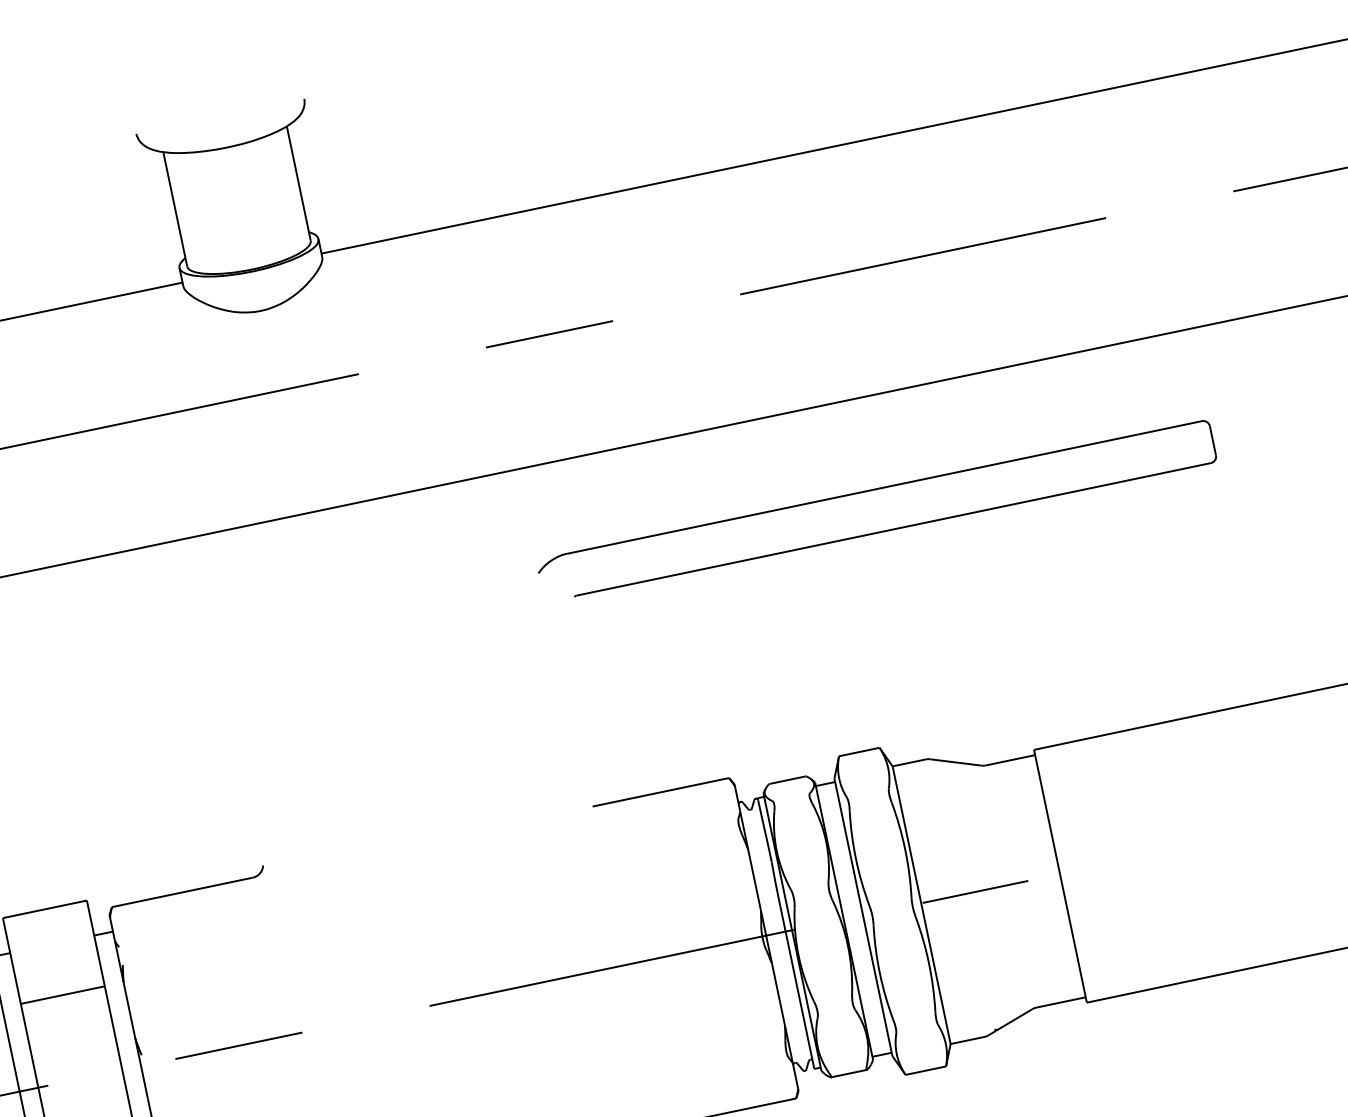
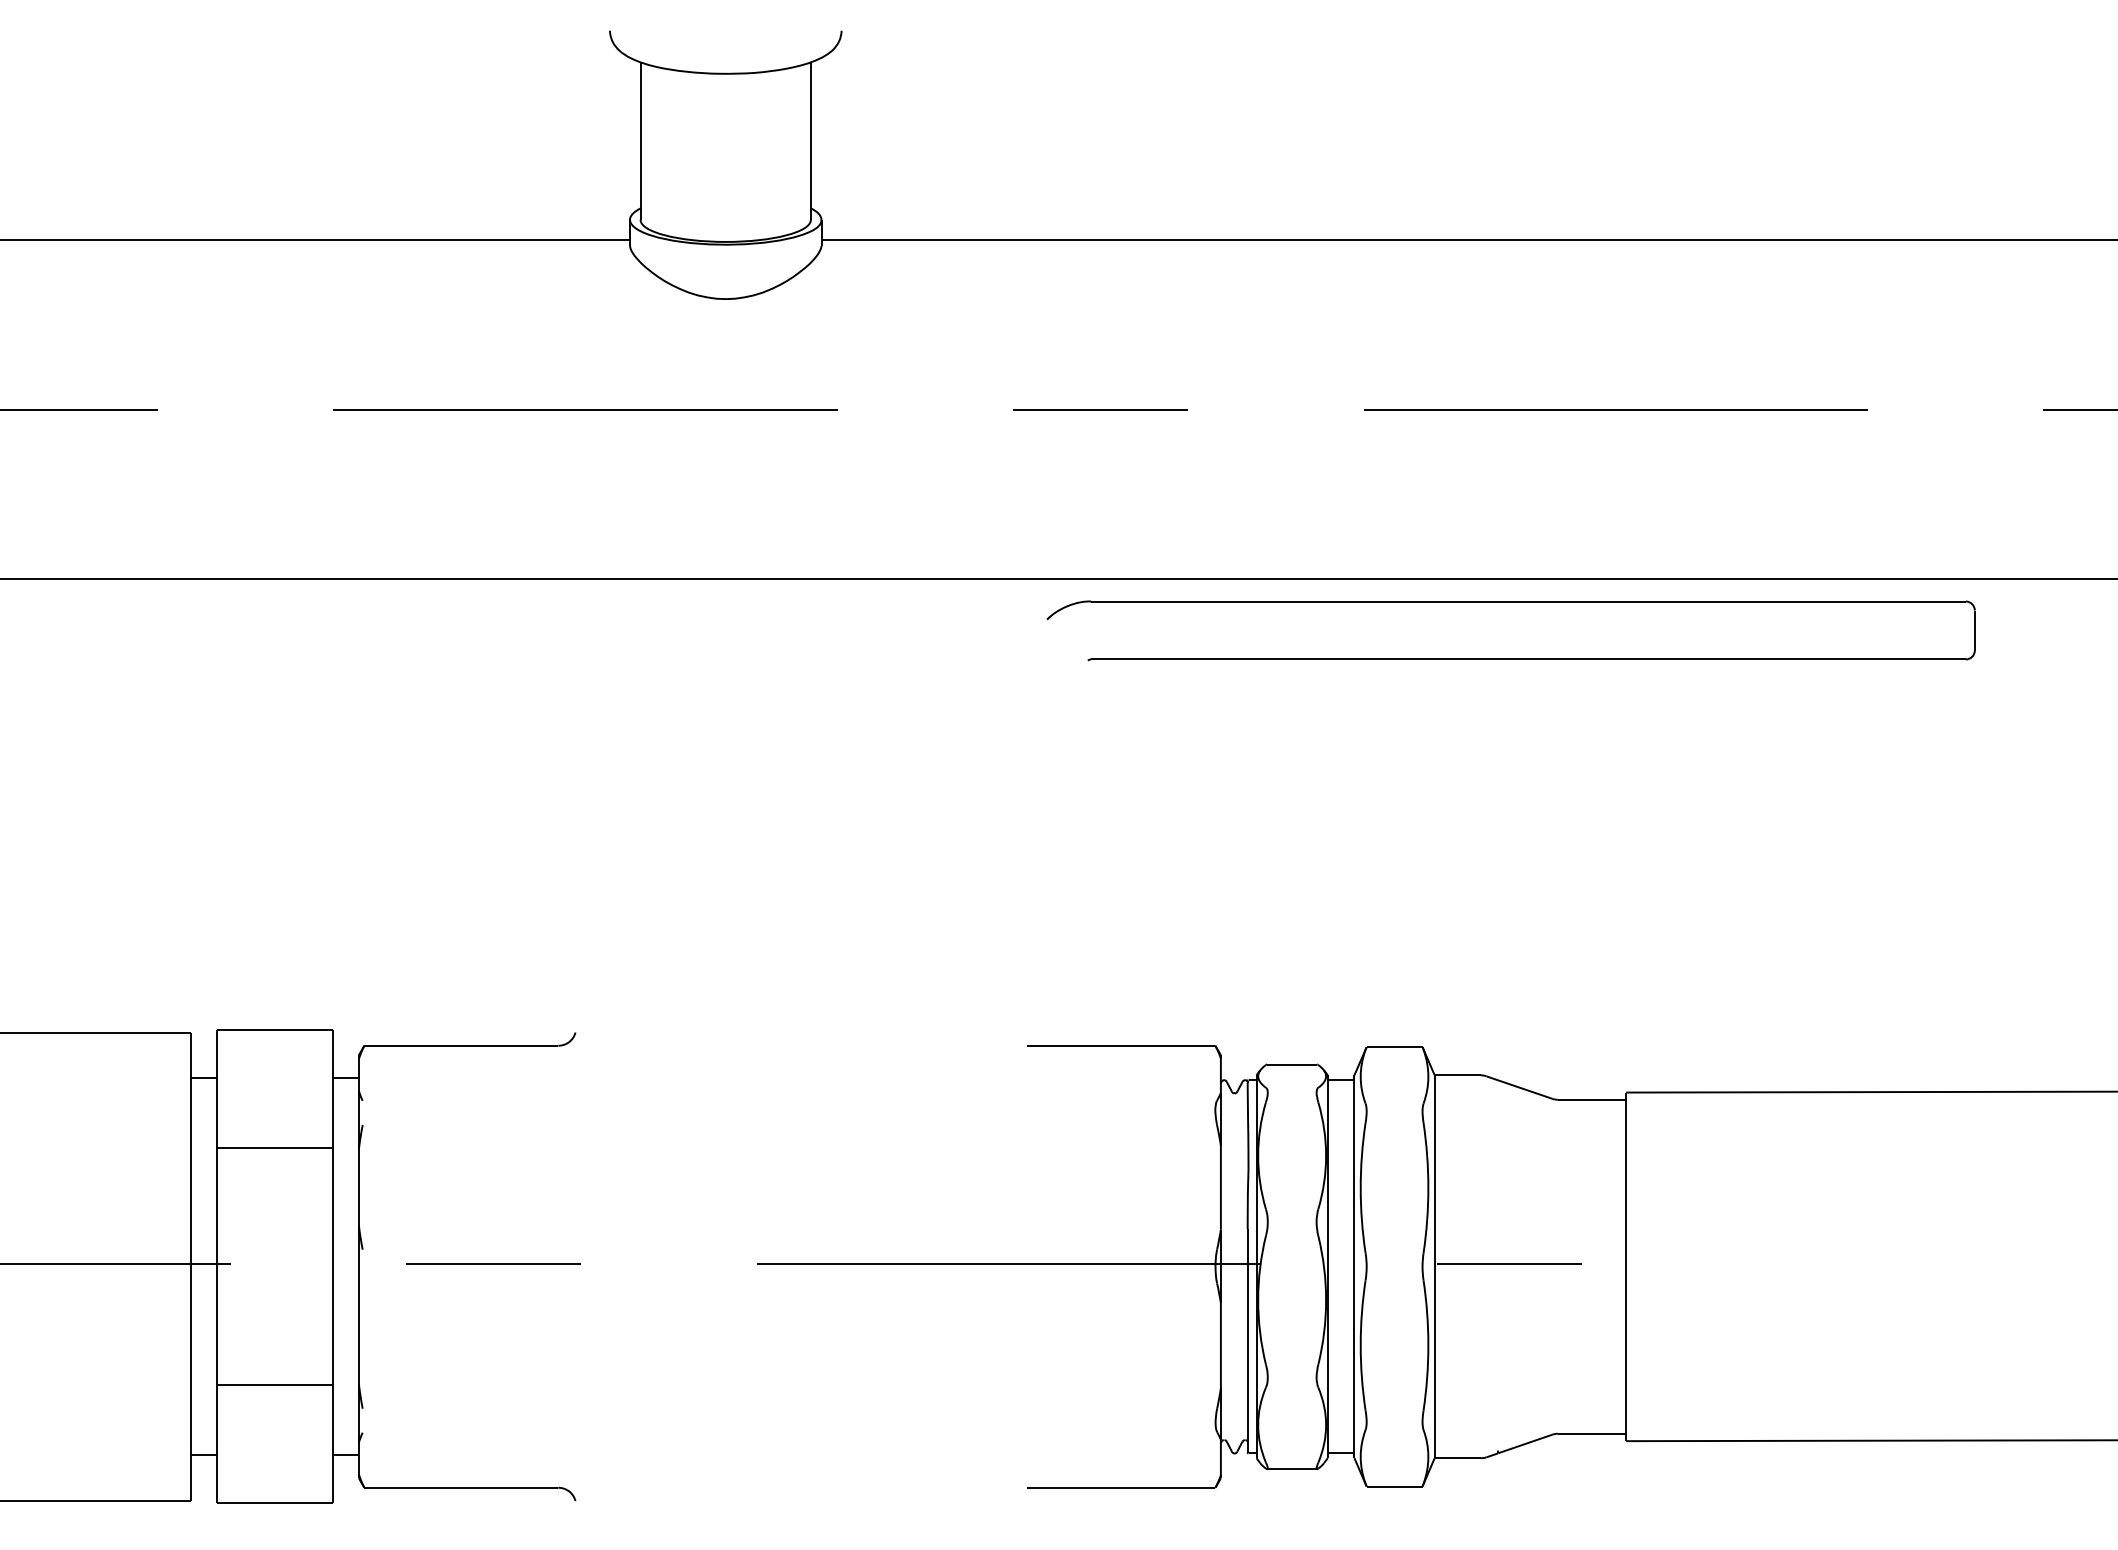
part: (872, 490) -> (1510, 602), moved

